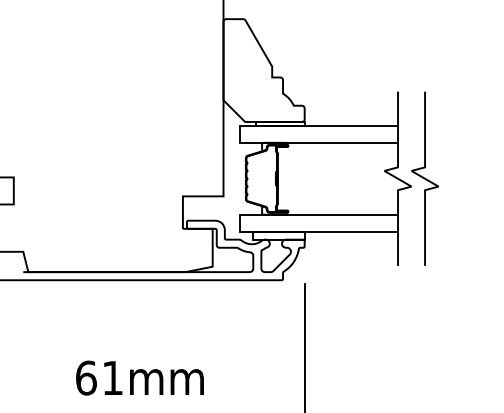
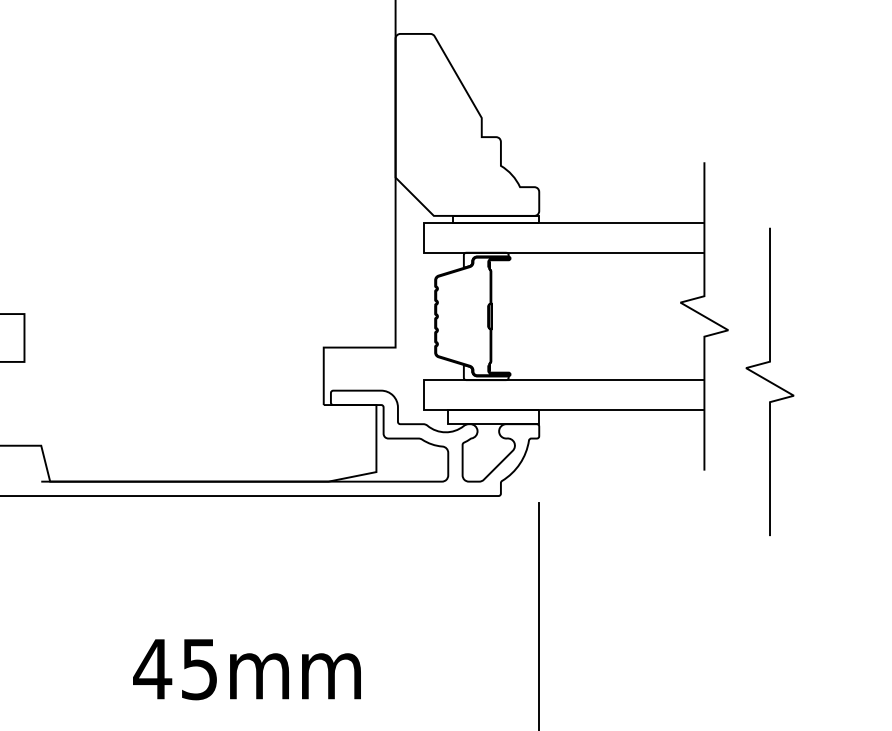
curve: (424, 178) -> (769, 381), moved
text: (98, 377) -> (174, 668), 61mm -> 45mm

